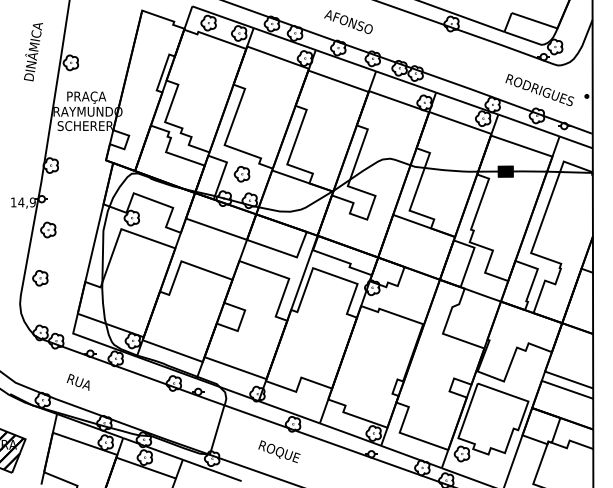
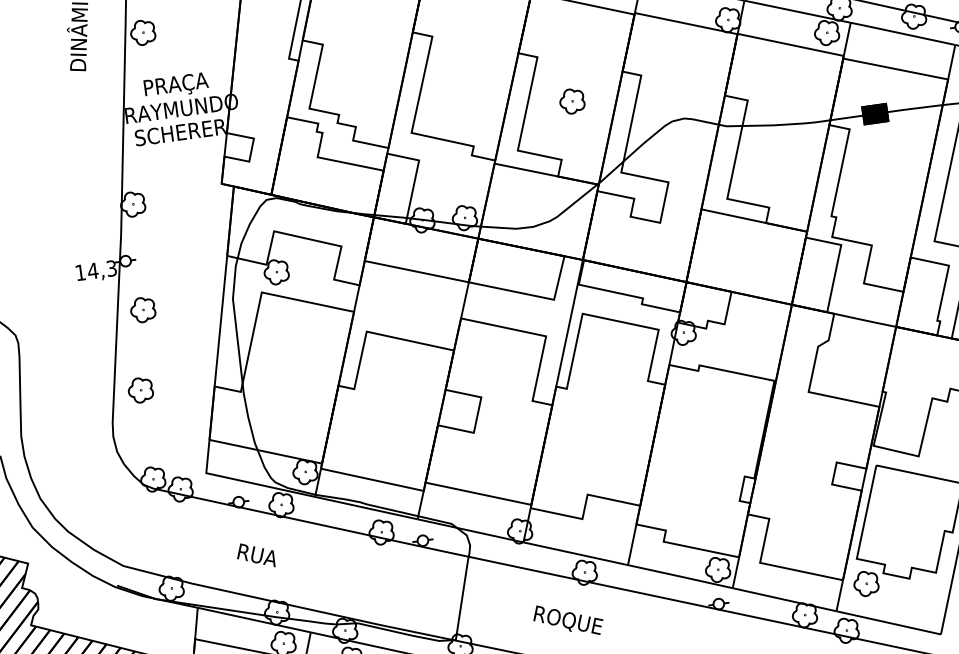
part: (241, 174) -> (571, 101), moved
text: (32, 202) -> (111, 268), 14,9 -> 14,3
text: (77, 381) -> (254, 554), moved

